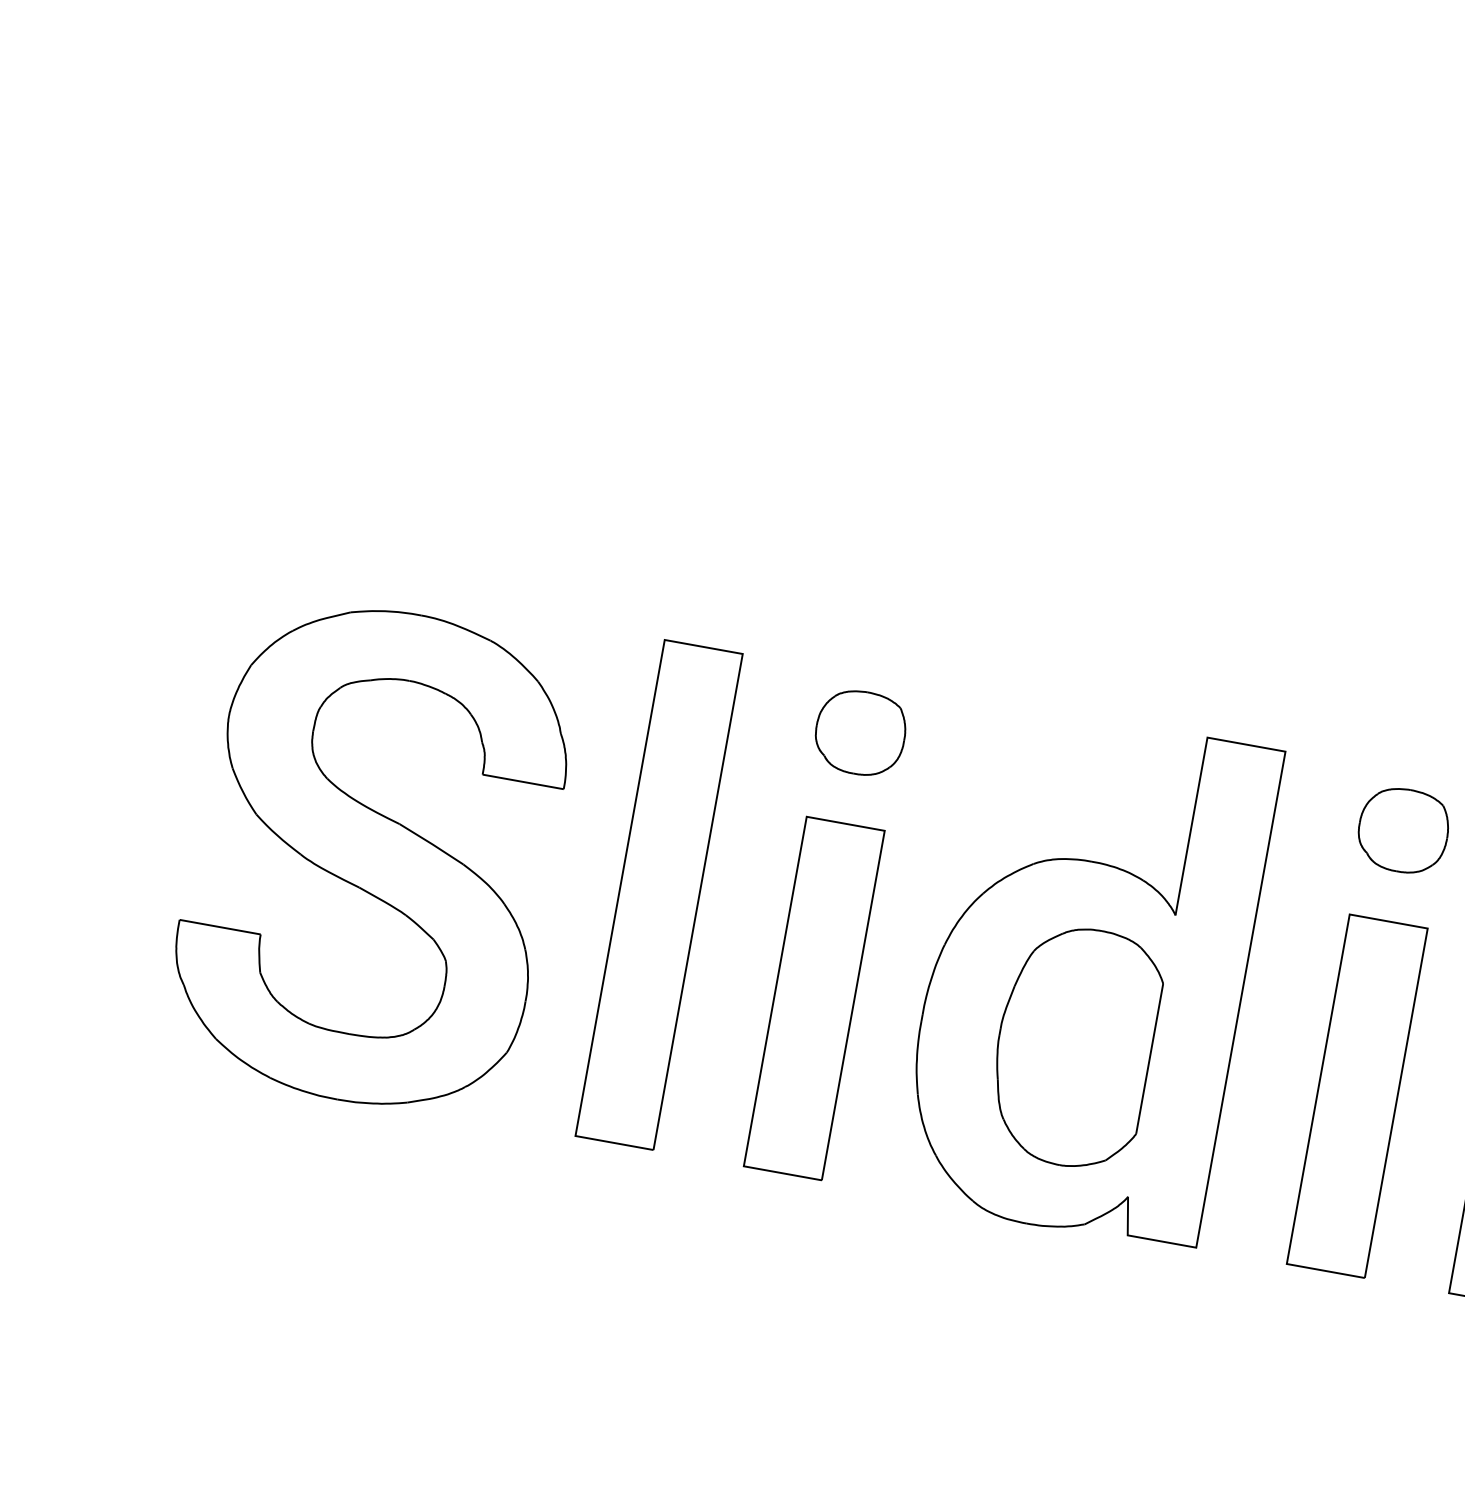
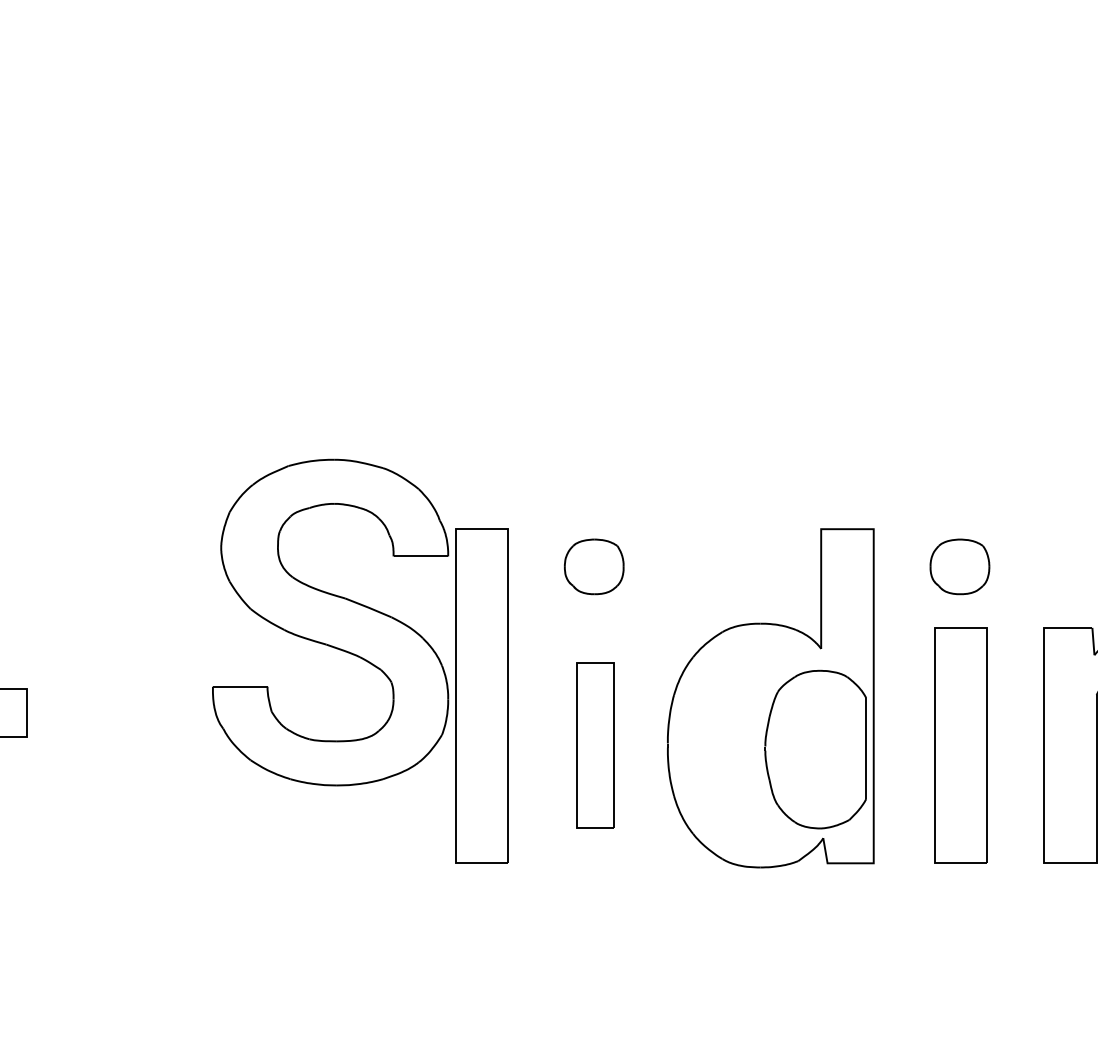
part: (371, 855) -> (330, 622), moved
part: (814, 998) -> (595, 745), size x0.7
part: (1074, 1046) -> (815, 749), moved

